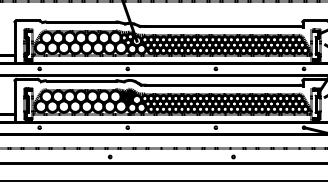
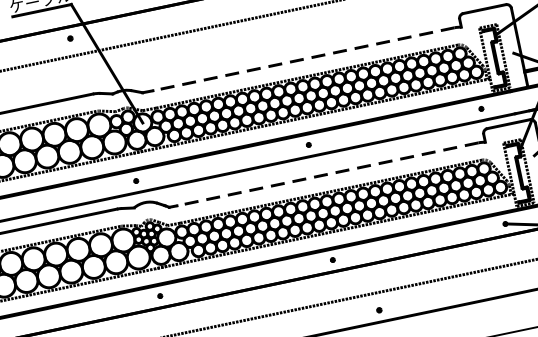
line: (221, 26) -> (302, 59), solid -> dashed
line: (221, 85) -> (326, 175), solid -> dashed

